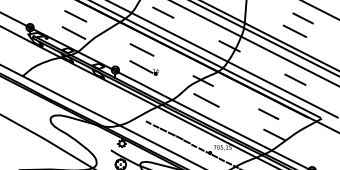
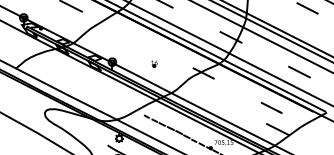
line: (294, 30) -> (298, 20), removed
line: (73, 32) -> (68, 23), removed
line: (141, 49) -> (139, 40), removed
line: (141, 66) -> (139, 58), removed
line: (206, 100) -> (207, 93), removed

